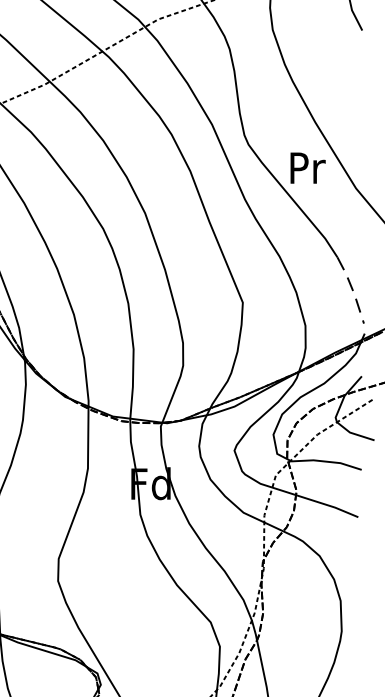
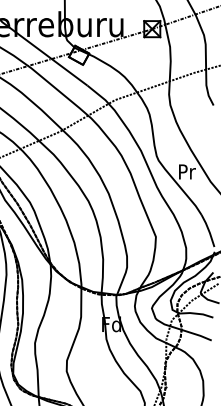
line: (351, 289) -> (208, 230), dashed -> solid

